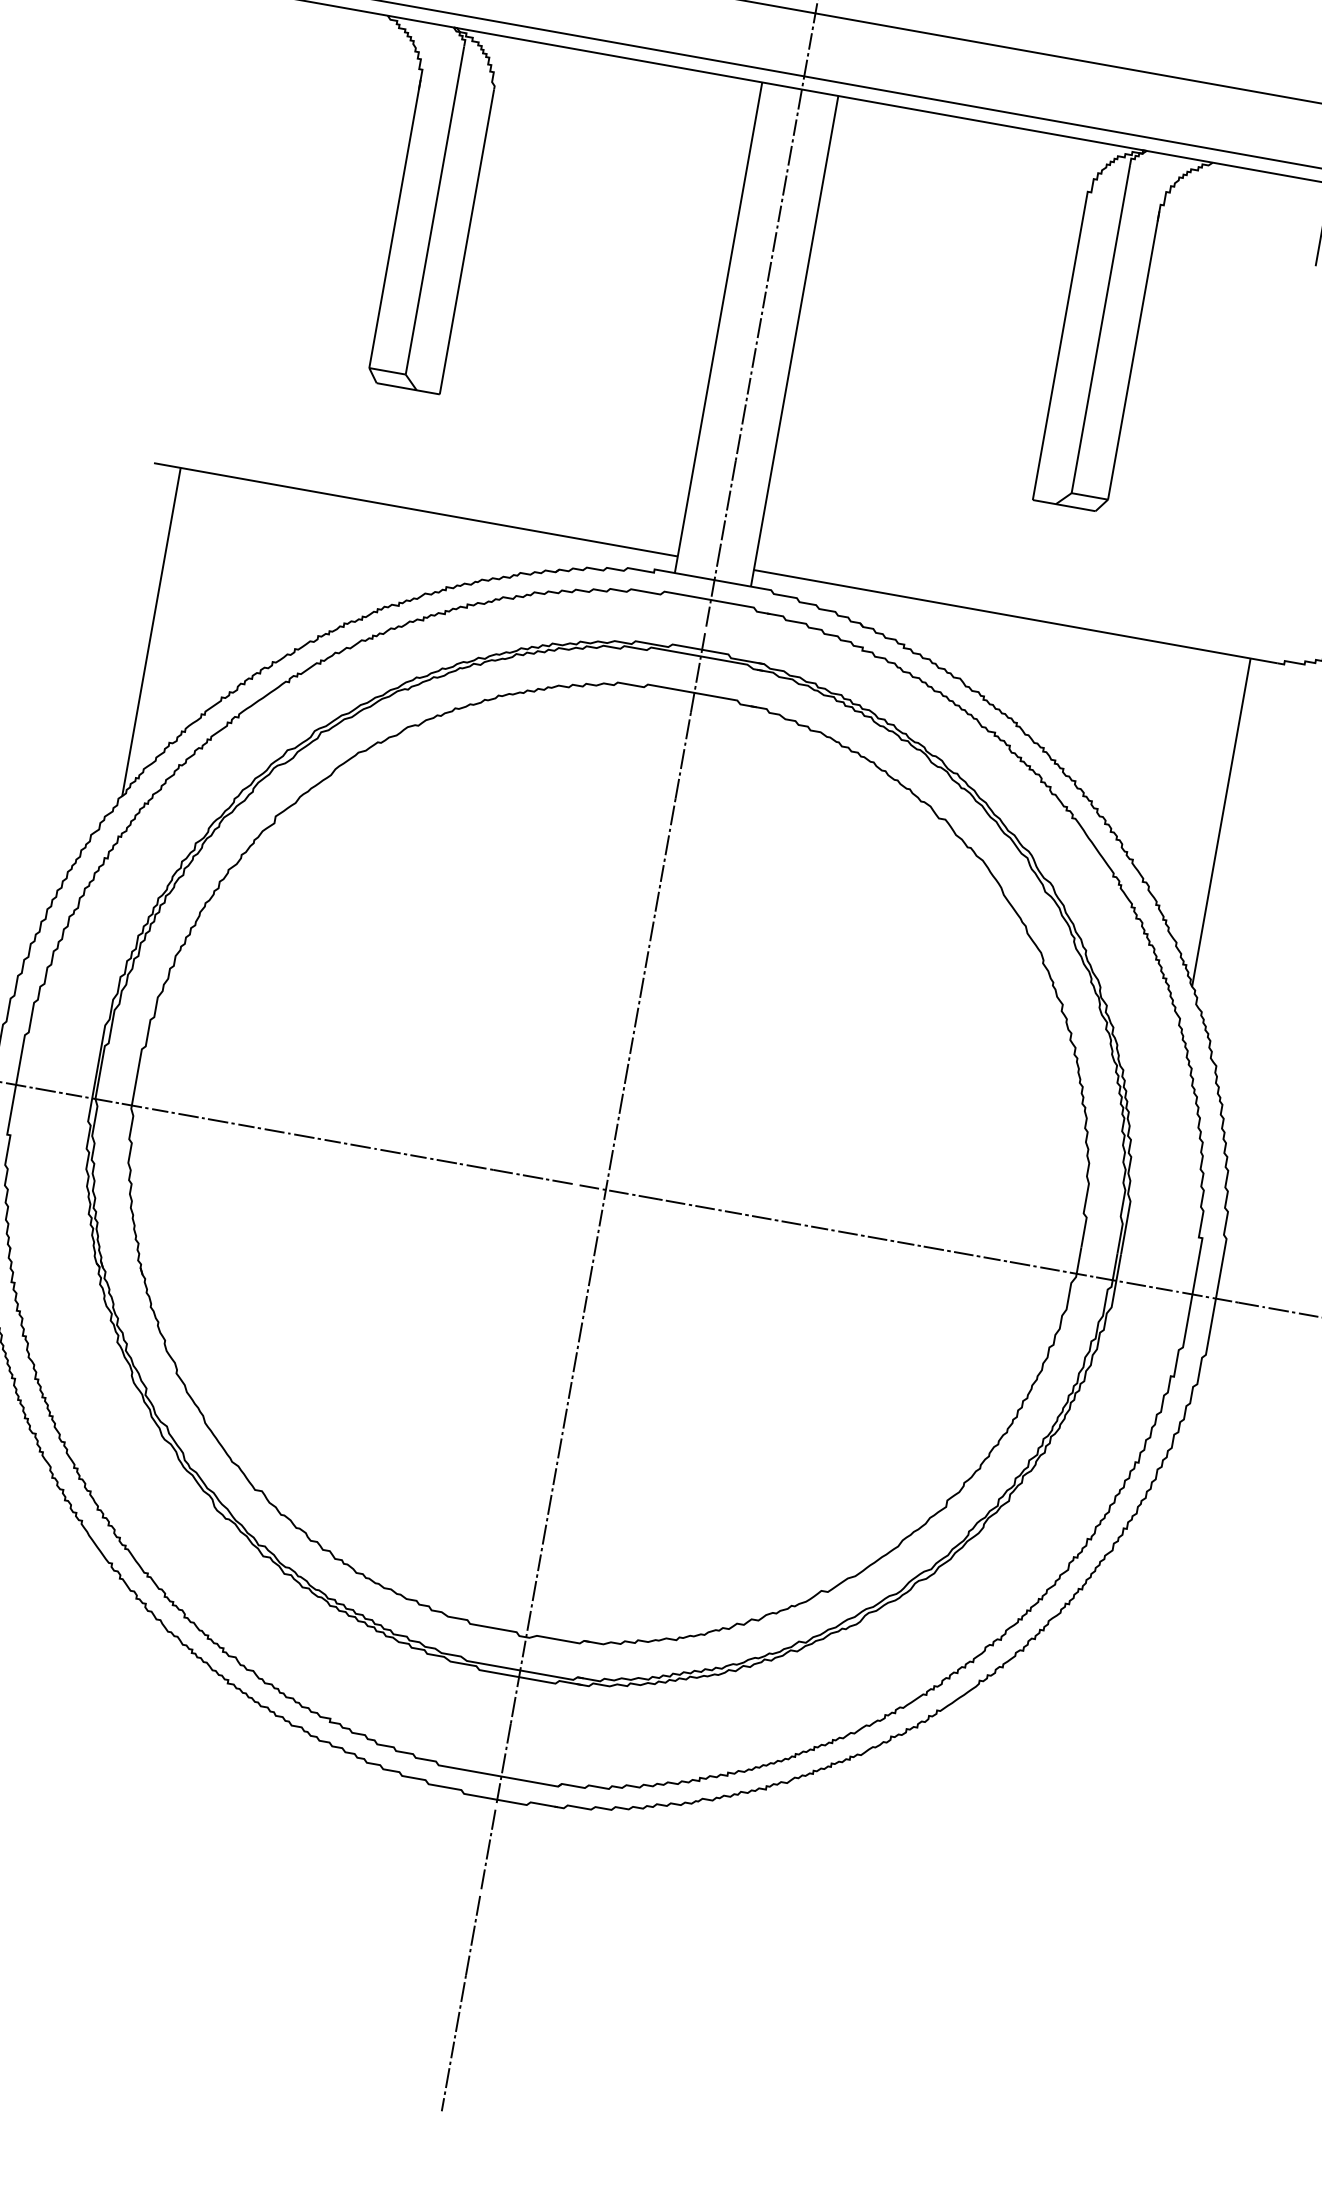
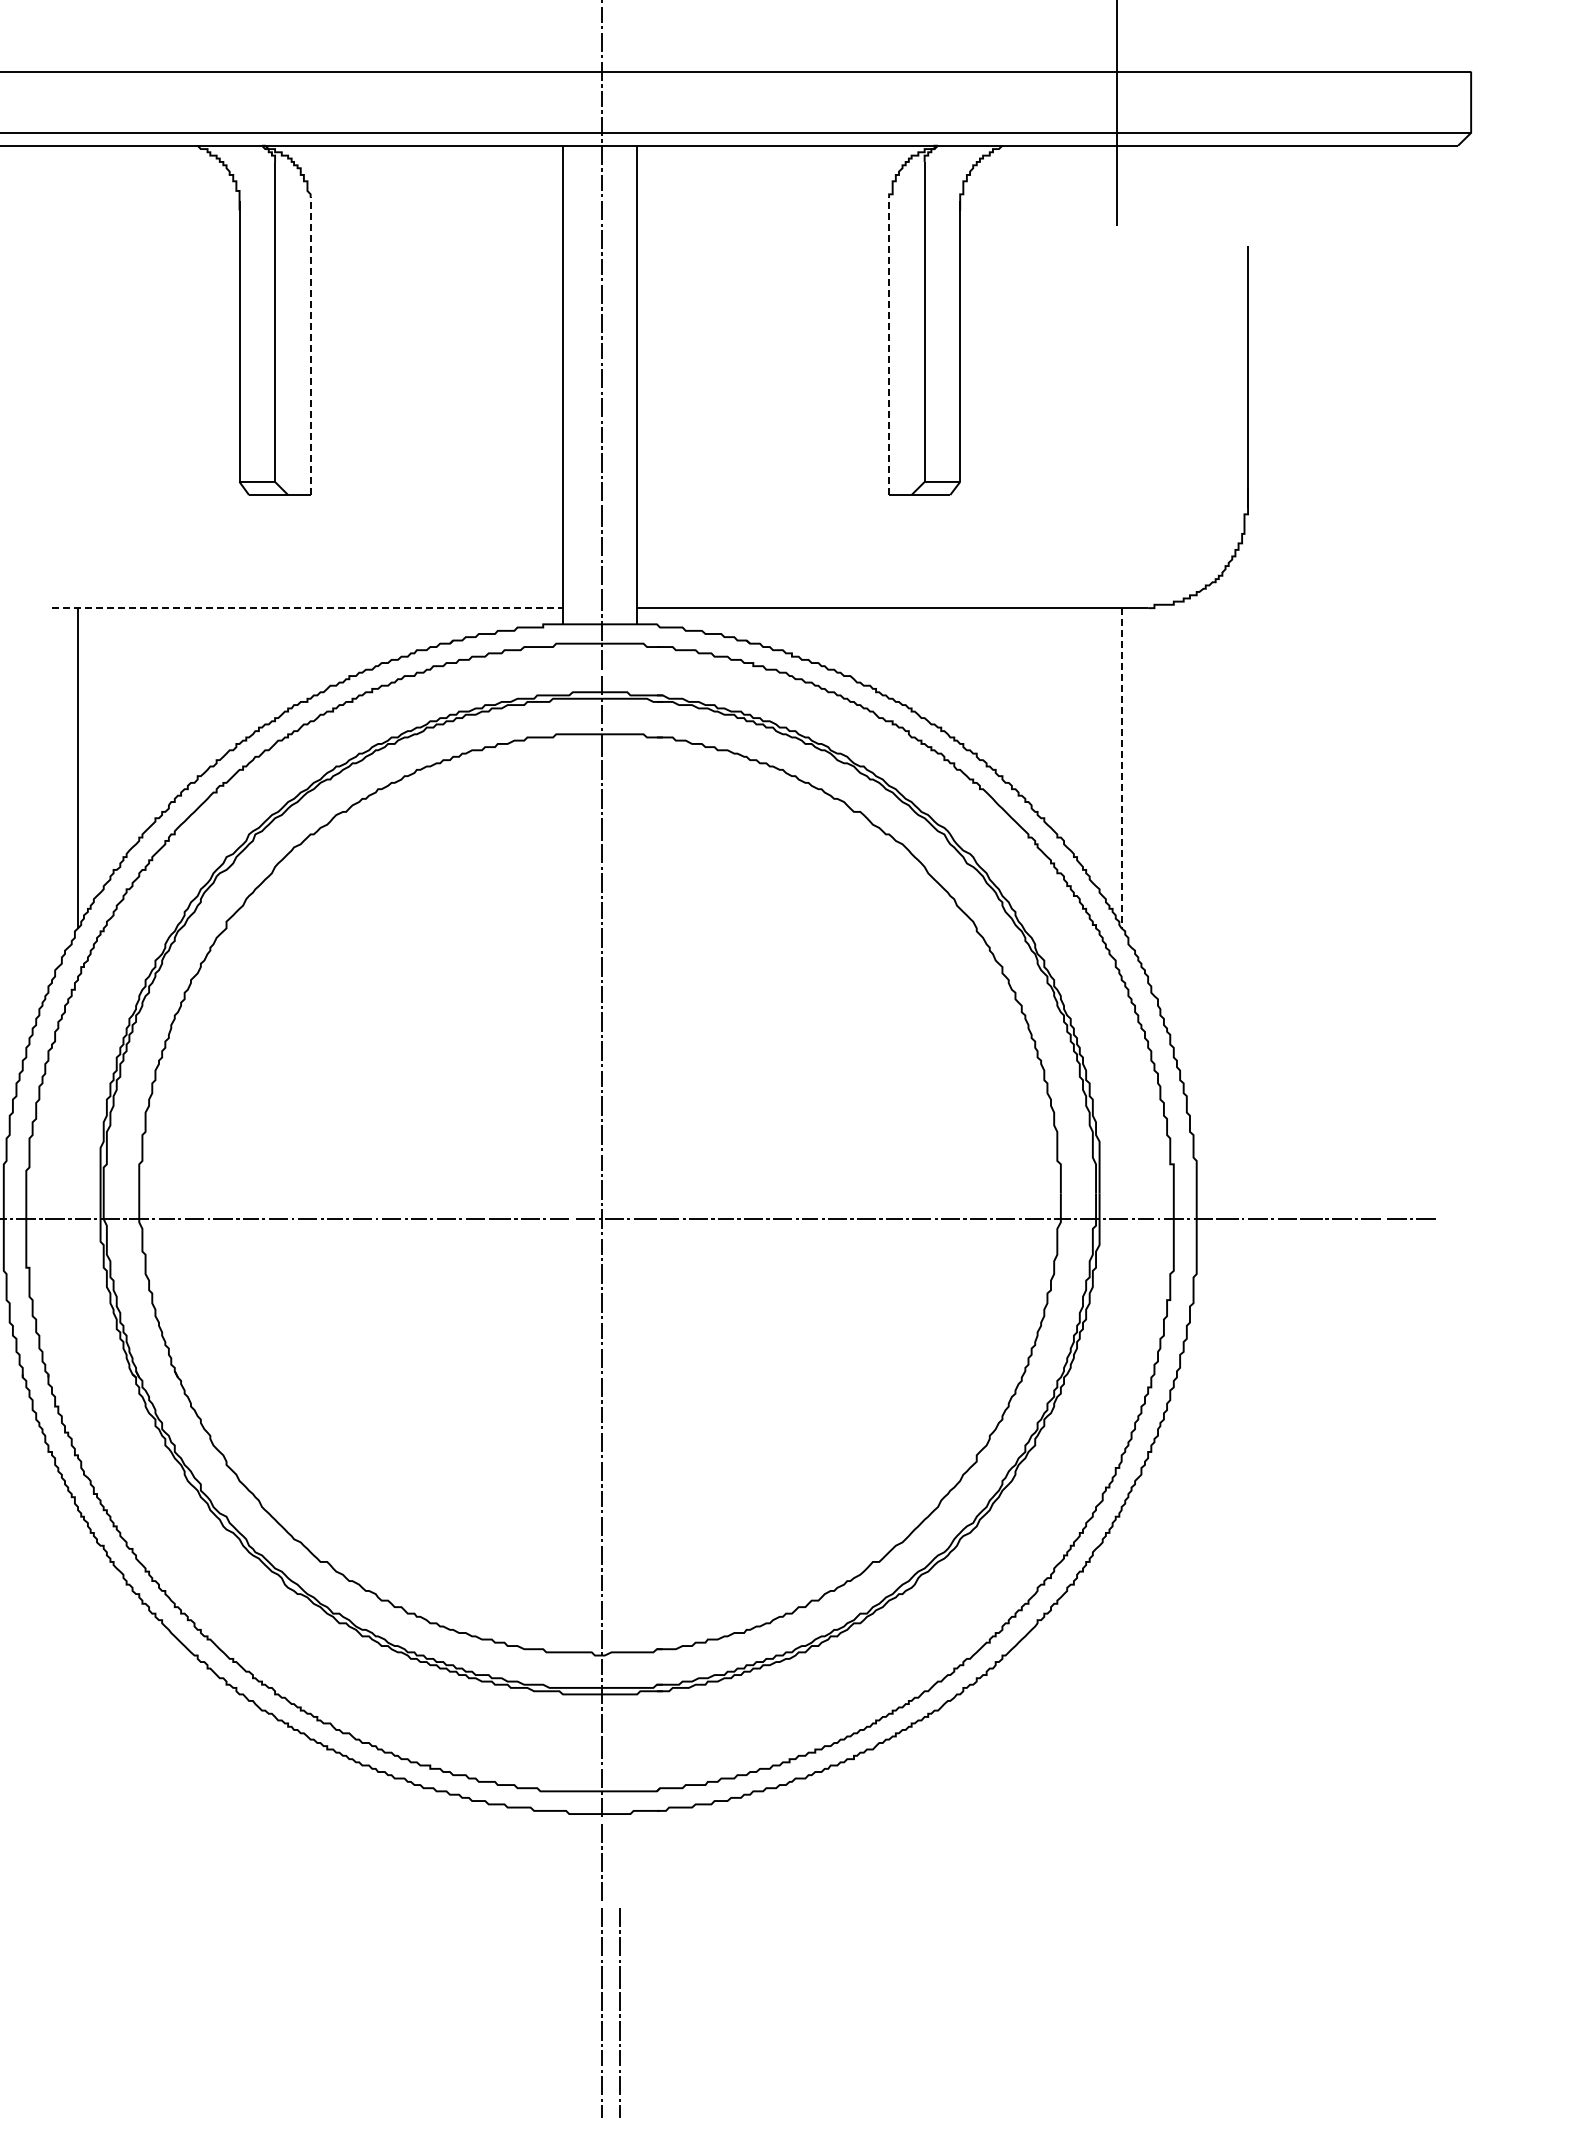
line: (466, 242) -> (310, 346), solid -> dashed
line: (1060, 347) -> (889, 346), solid -> dashed
line: (415, 510) -> (307, 608), solid -> dashed
line: (1221, 822) -> (1121, 768), solid -> dashed
line: (479, 2004) -> (619, 2010), added

